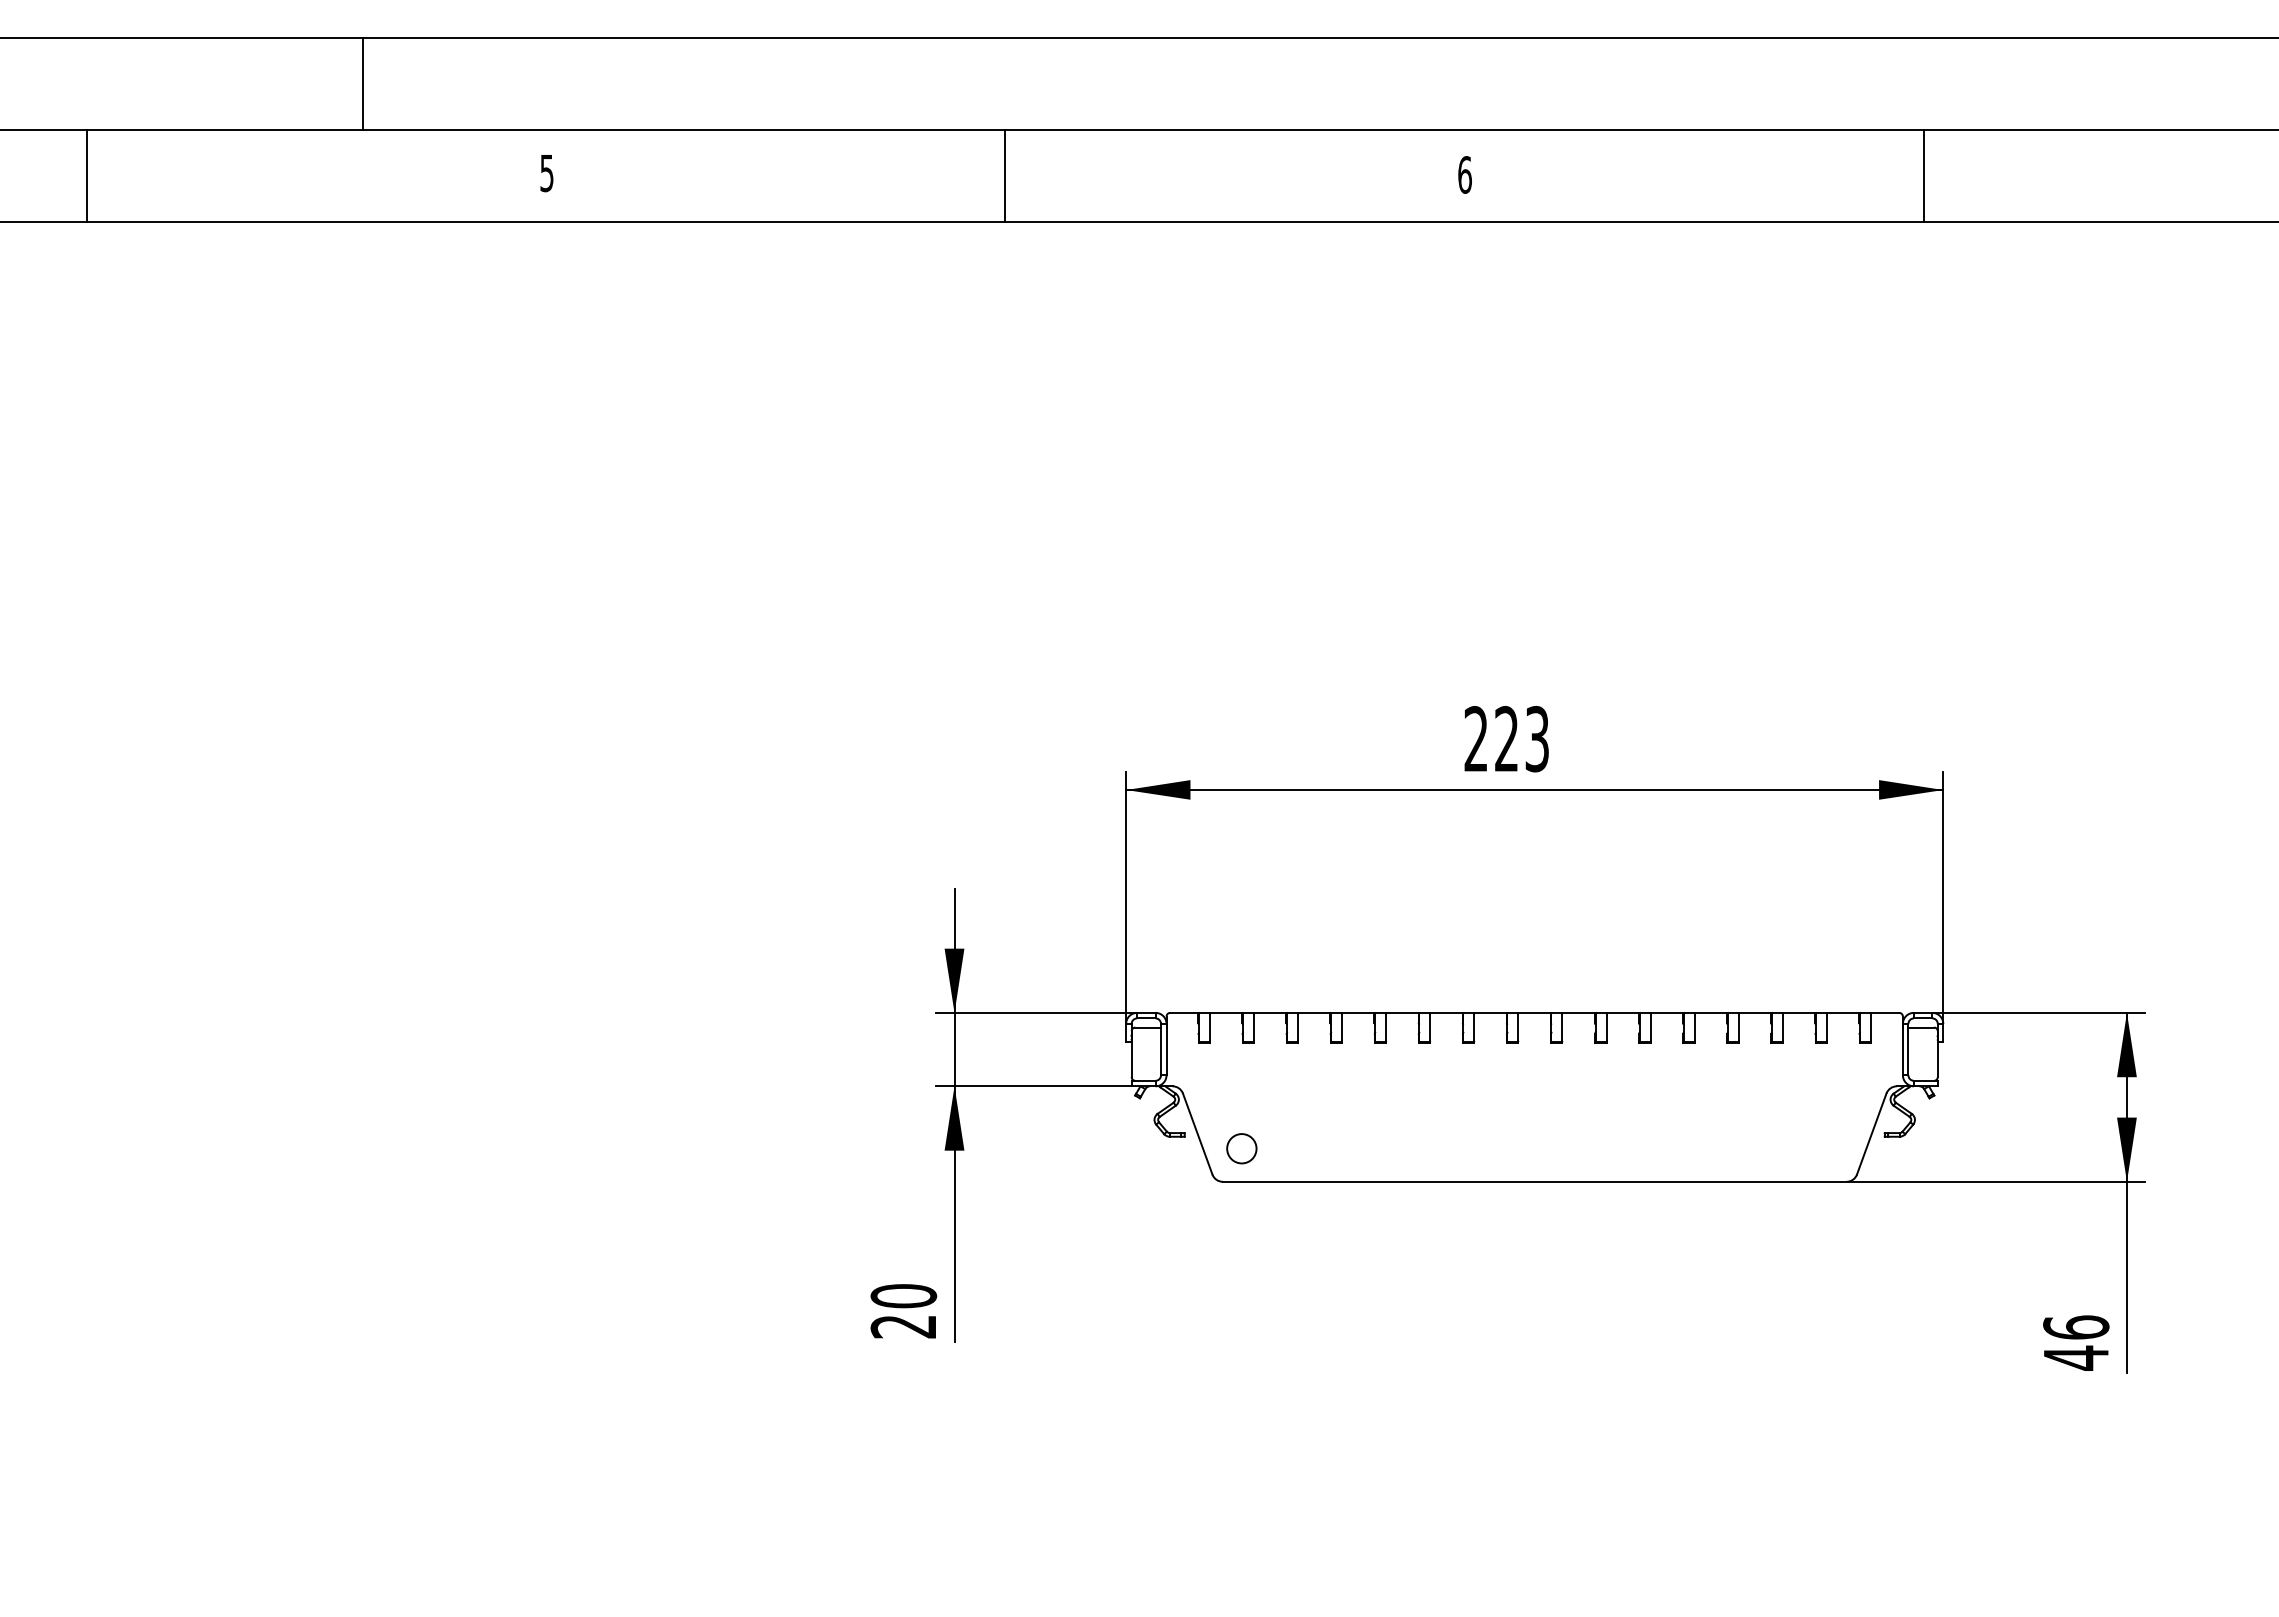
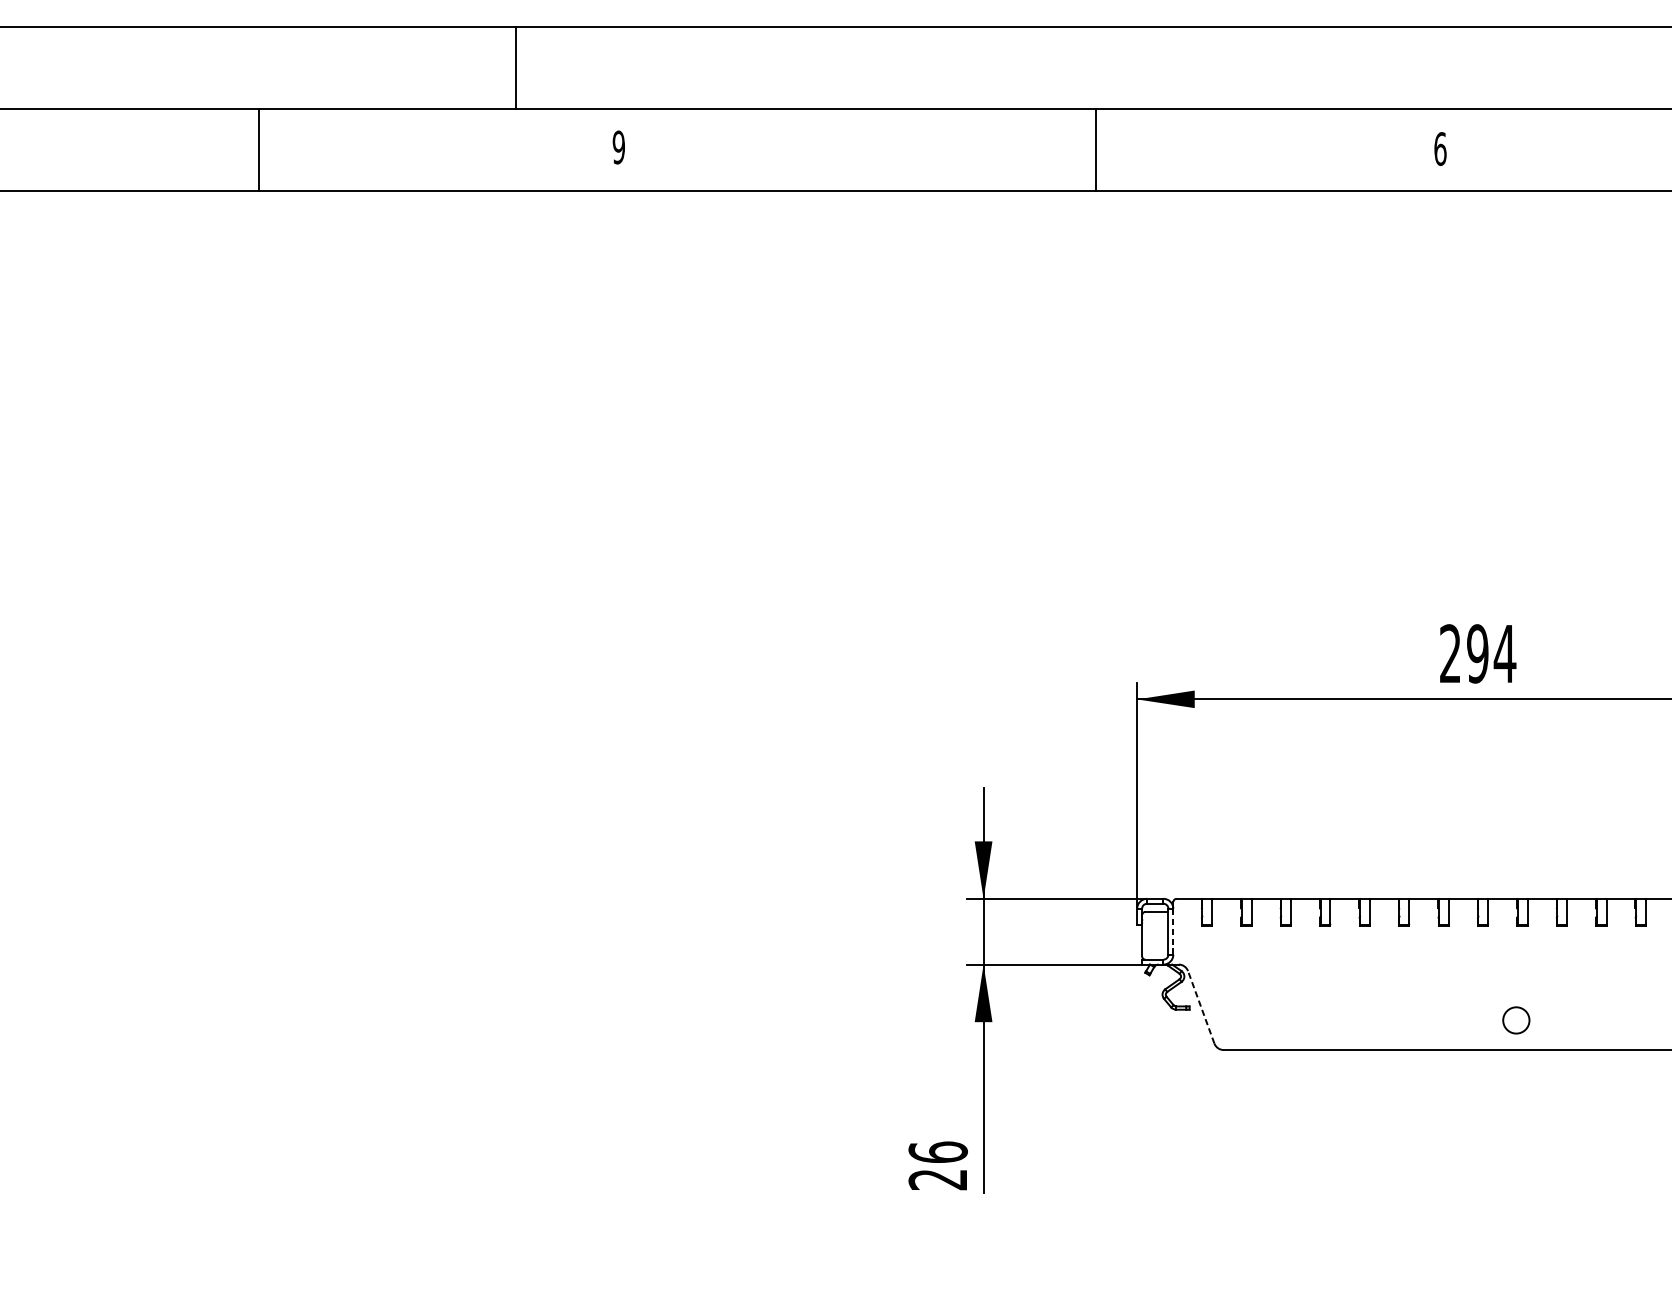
line: (362, 83) -> (515, 67), moved
text: (546, 173) -> (618, 147), 5 -> 9
line: (87, 175) -> (258, 149), moved
line: (1005, 175) -> (1096, 149), moved
text: (1521, 738) -> (1490, 653), 223 -> 294
line: (1166, 1049) -> (1173, 931), solid -> dashed
line: (1197, 1133) -> (1201, 1006), solid -> dashed
circle: (1241, 1148) -> (1516, 1020), moved
text: (903, 1296) -> (937, 1152), 20 -> 26

